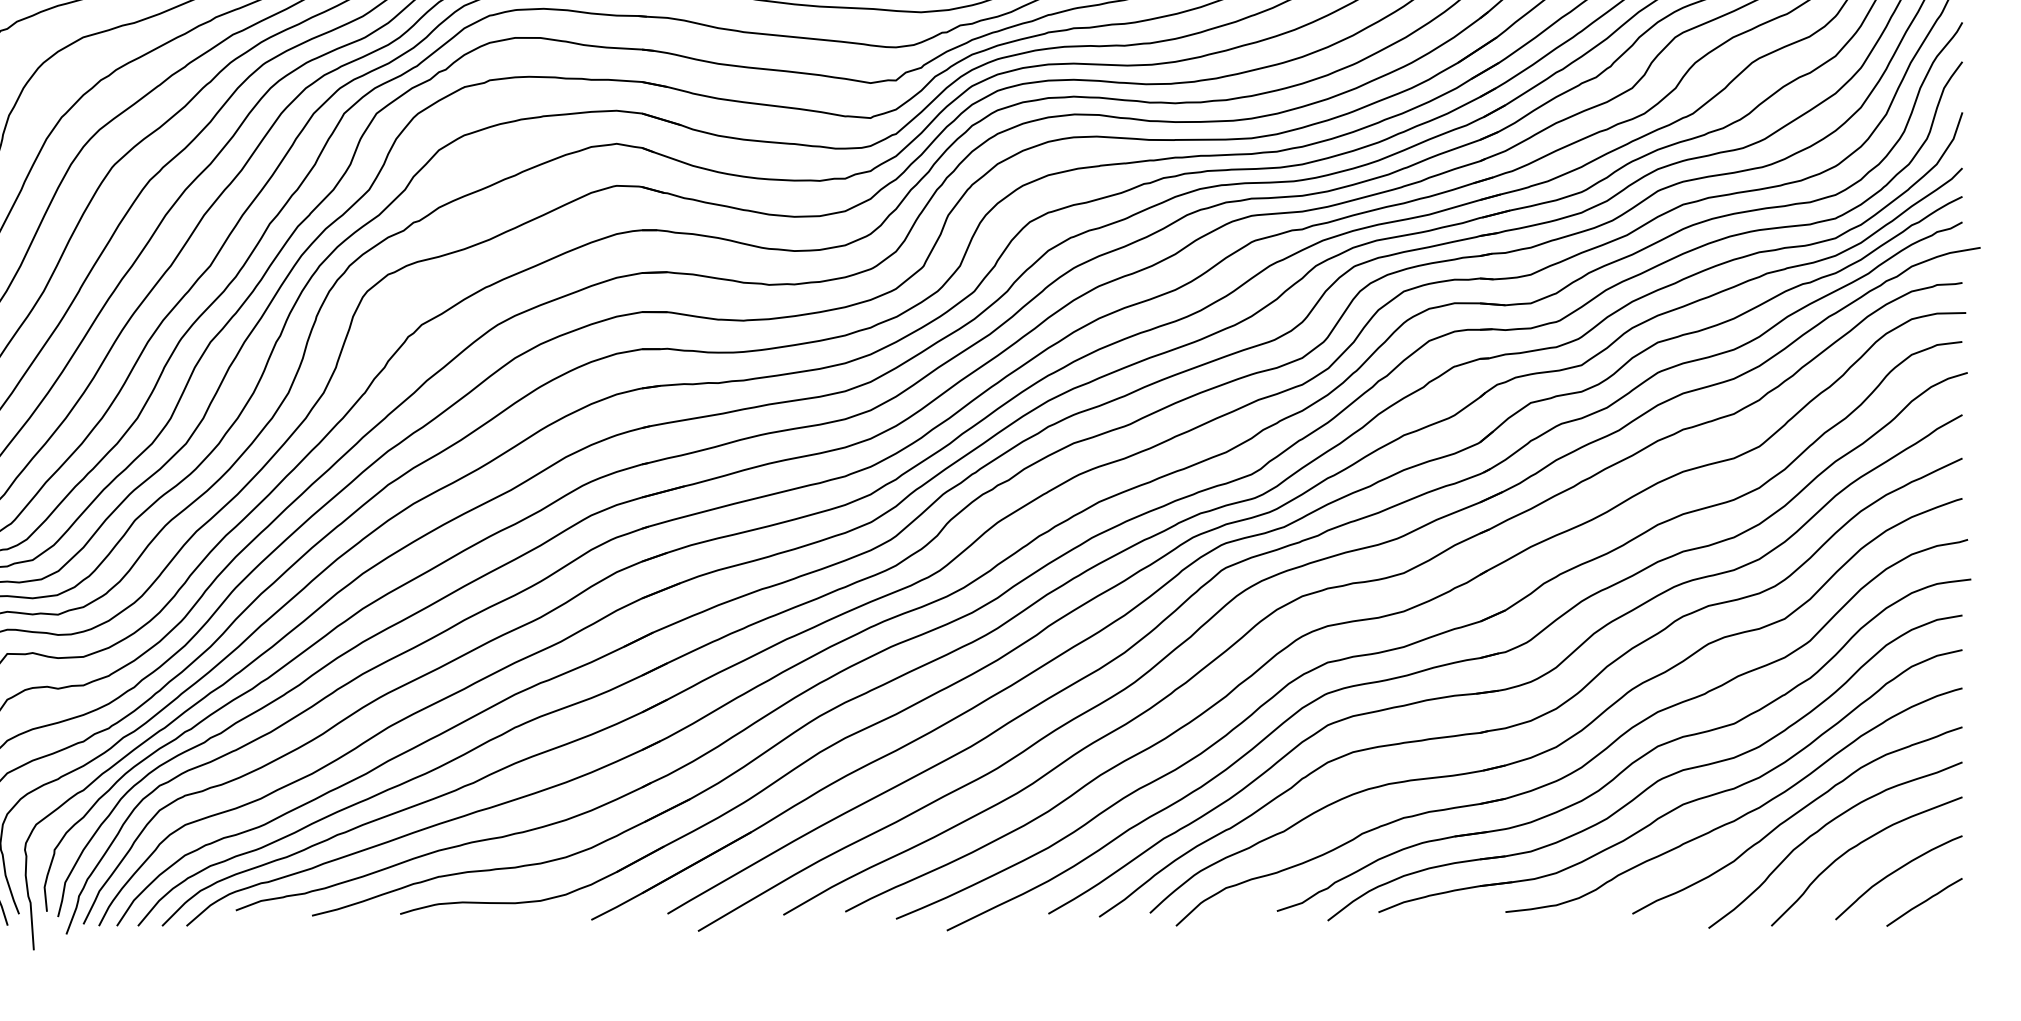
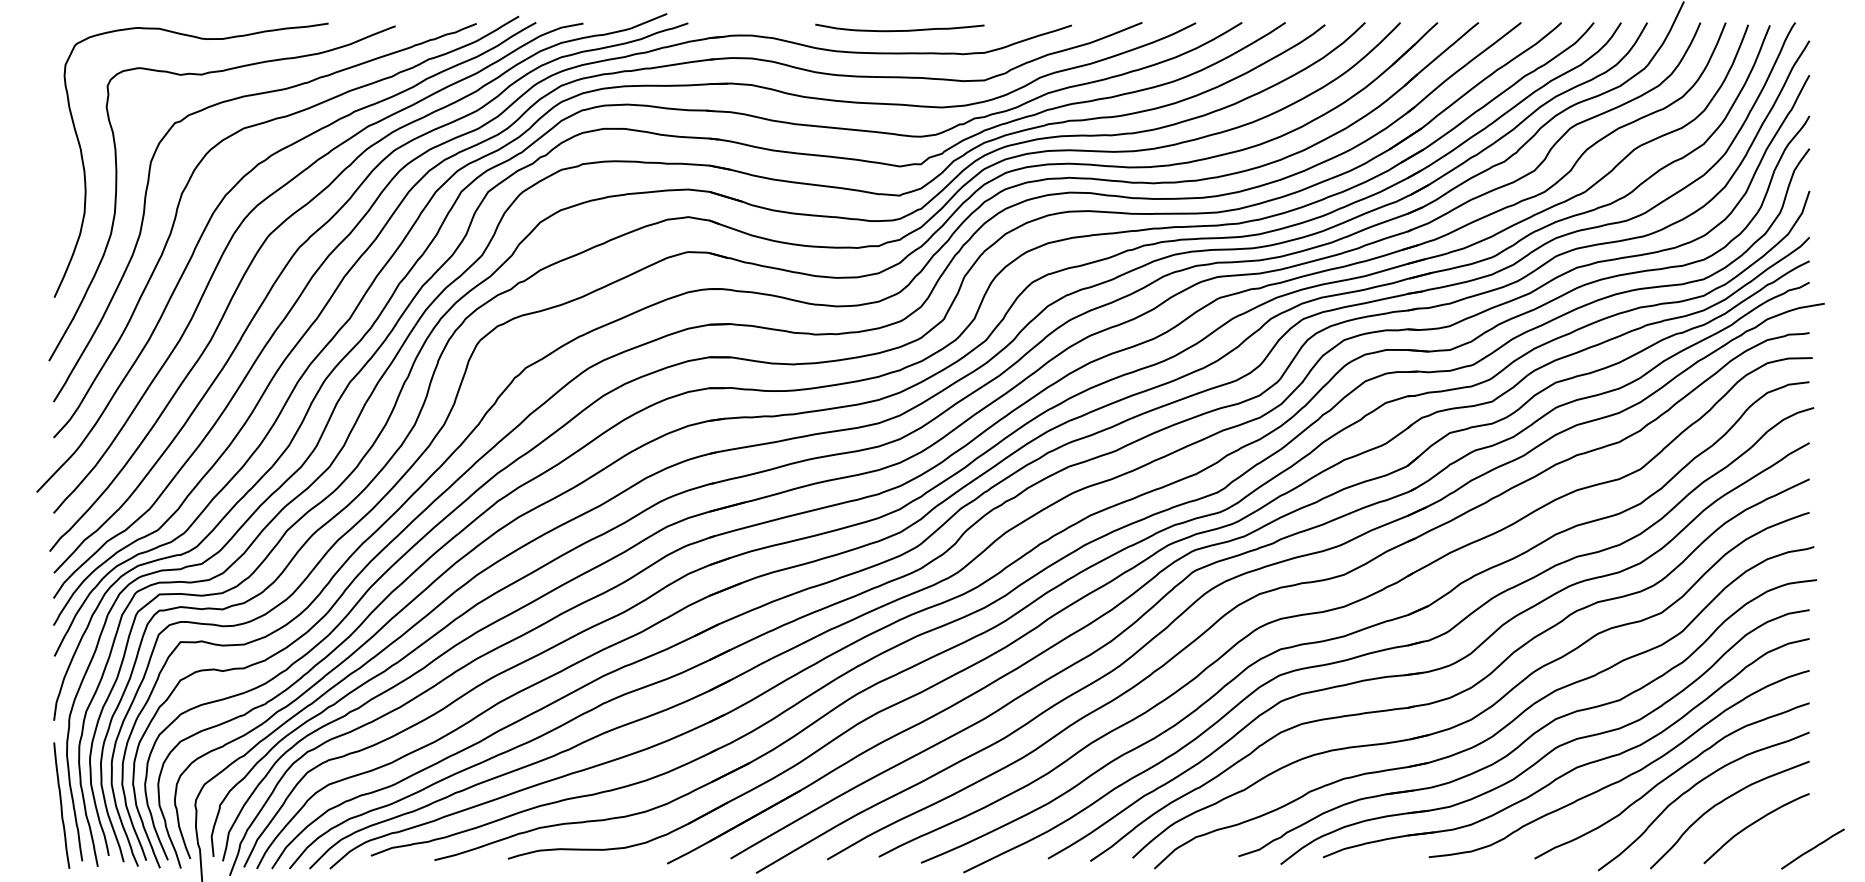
line: (1923, 901) -> (1812, 848), moved

